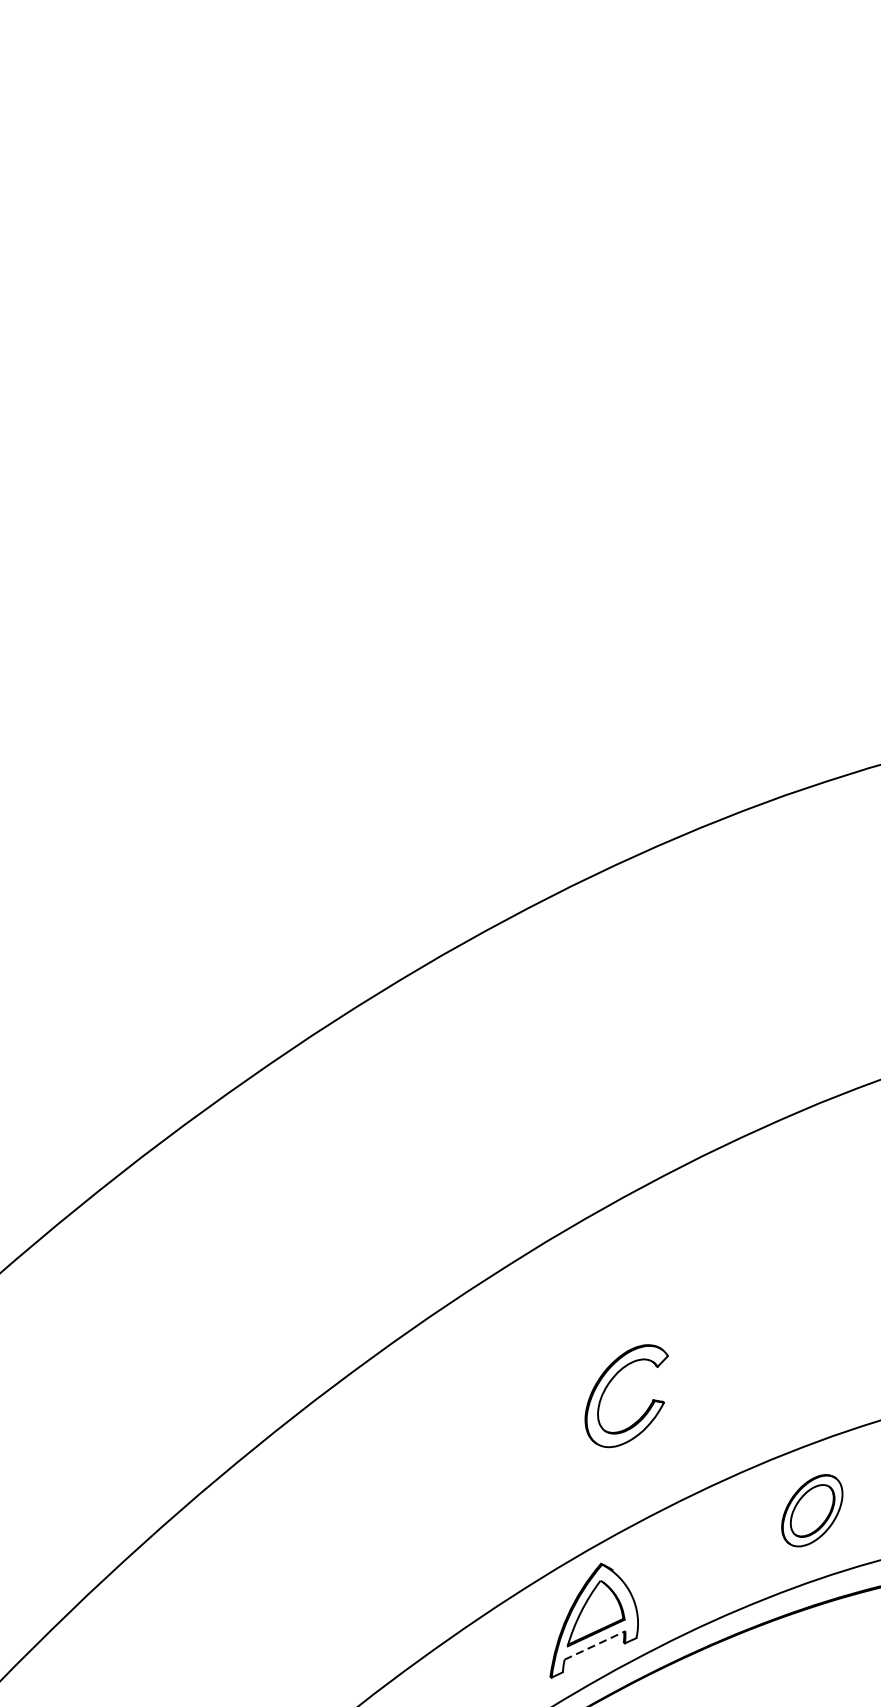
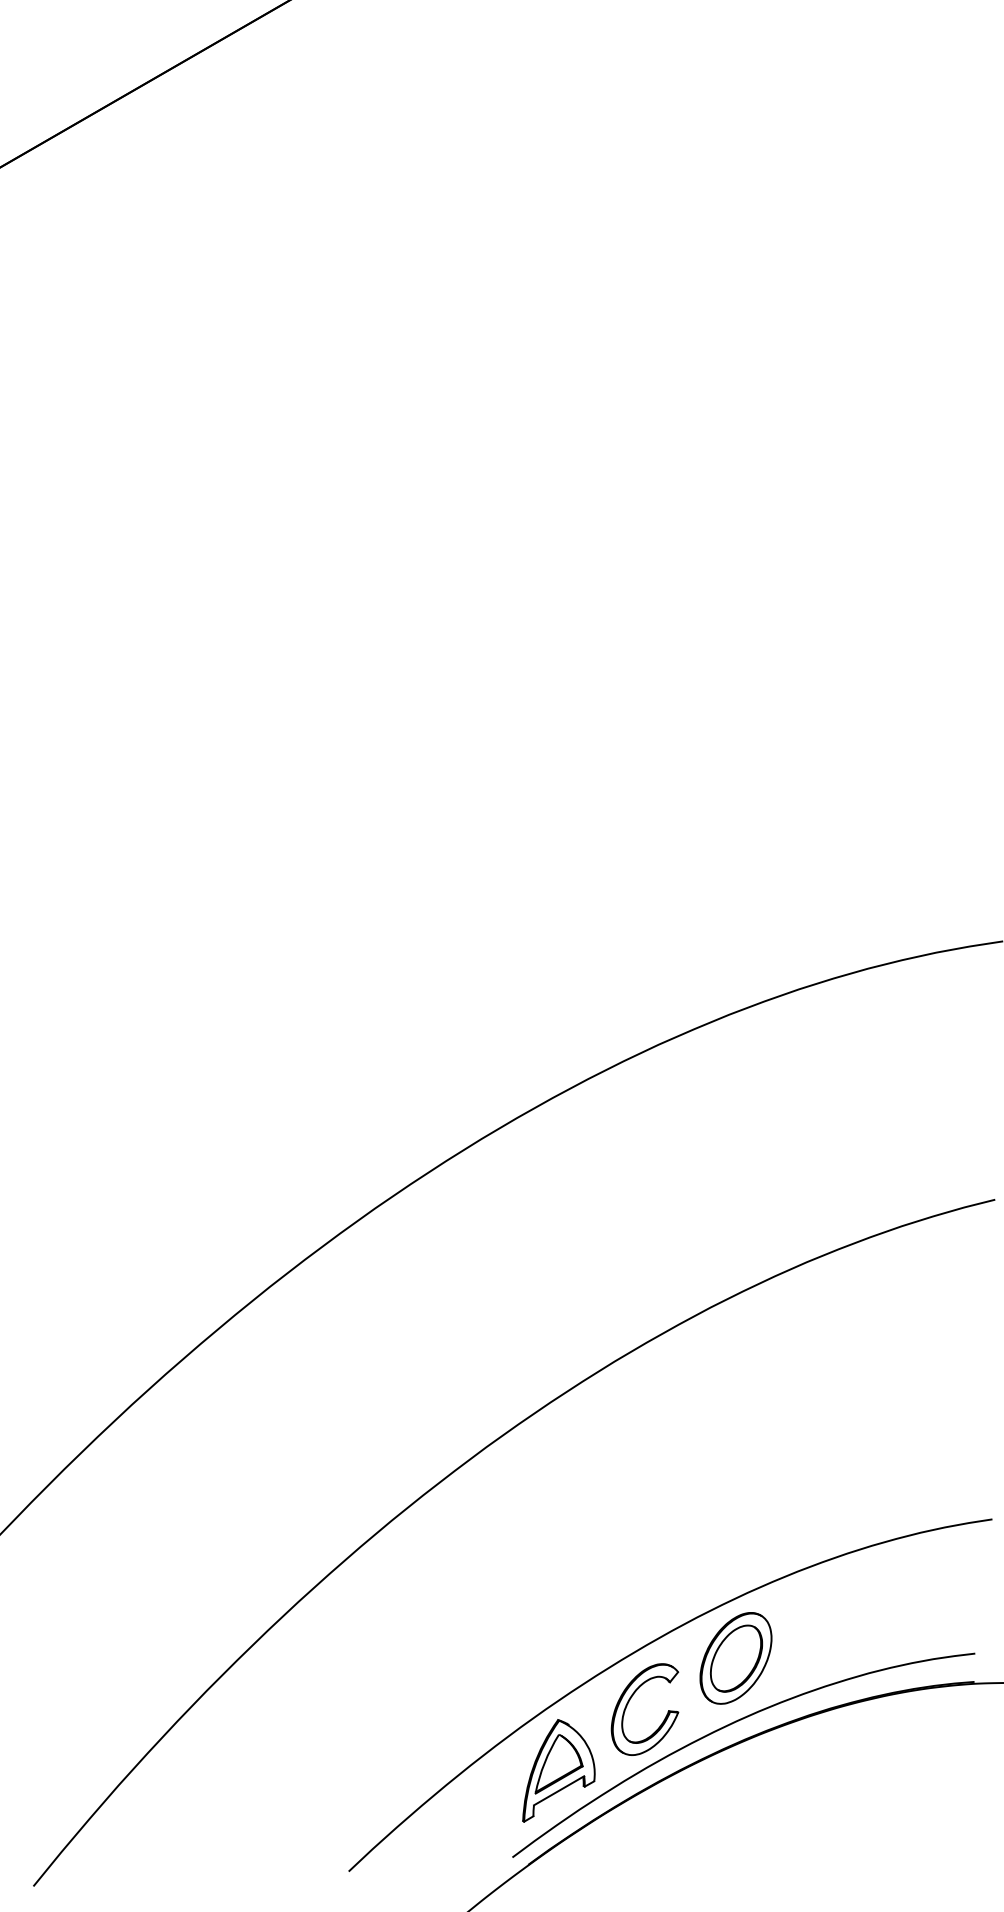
part: (608, 1386) -> (629, 1702), moved
part: (811, 1510) -> (735, 1658), size x1.43
line: (595, 1645) -> (559, 1790), dashed -> solid

